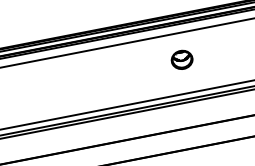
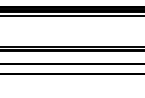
part: (182, 59) -> (93, 29), removed

